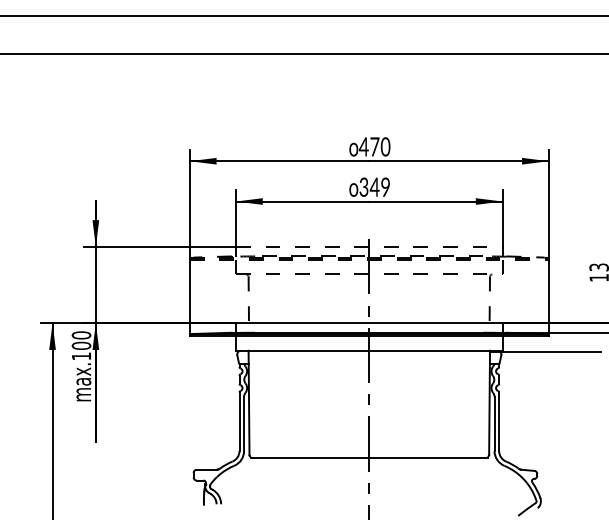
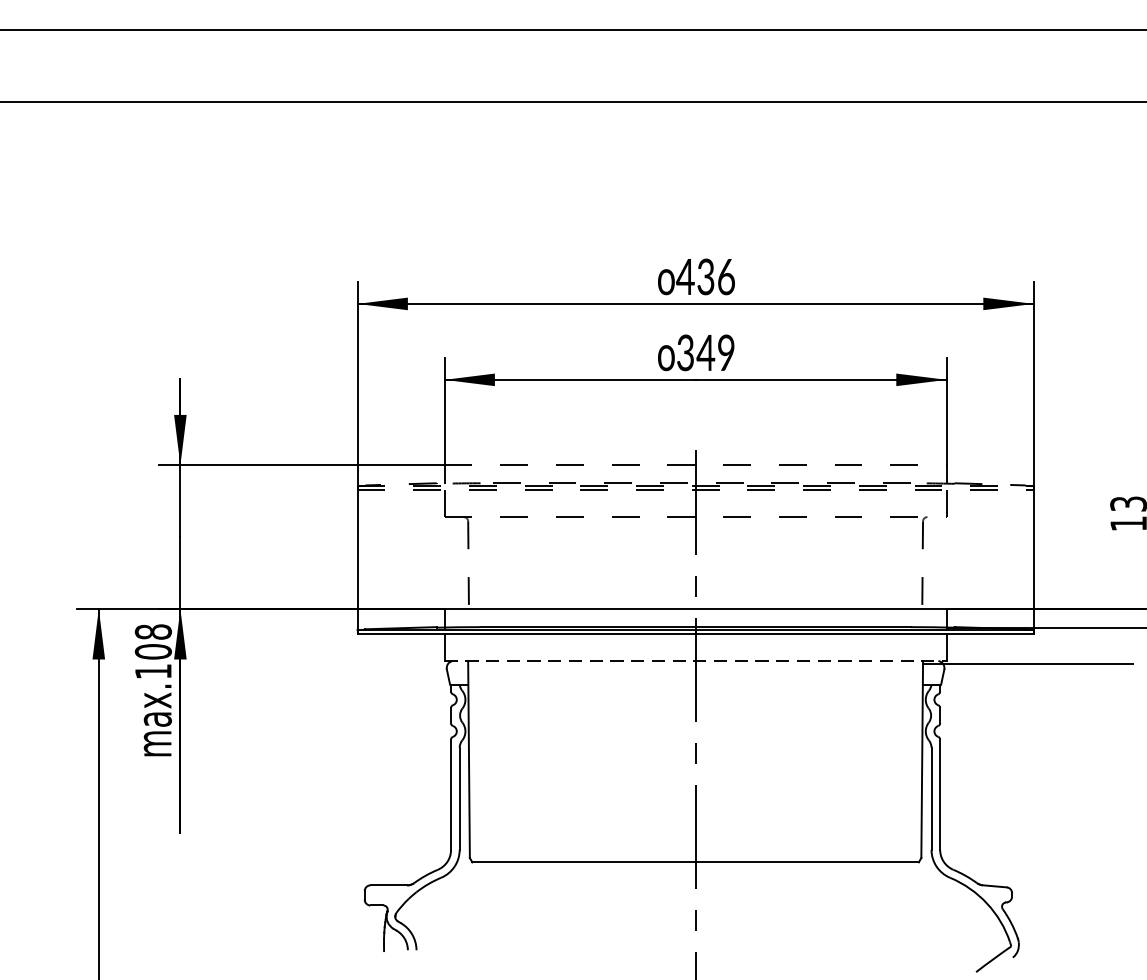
text: (380, 146) -> (716, 276), 470 -> 436
text: (81, 335) -> (153, 632), max.100 -> max.108
line: (369, 350) -> (695, 660), solid -> dashed

